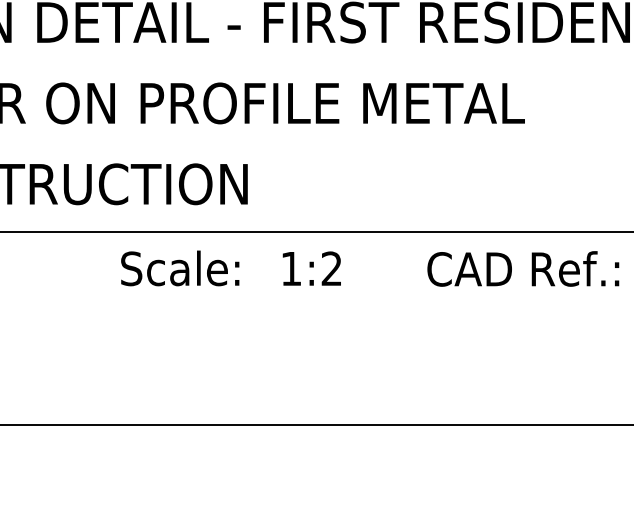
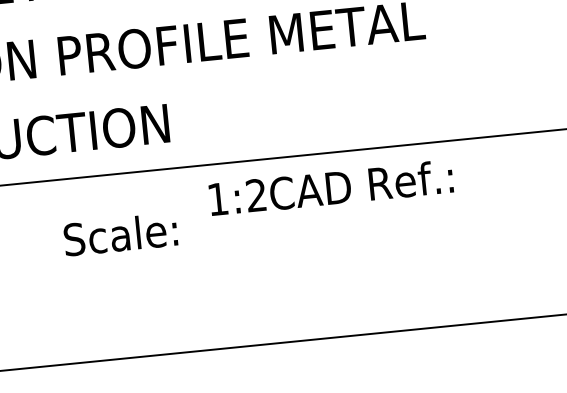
text: (180, 268) -> (120, 234), moved
text: (523, 268) -> (361, 184), moved

